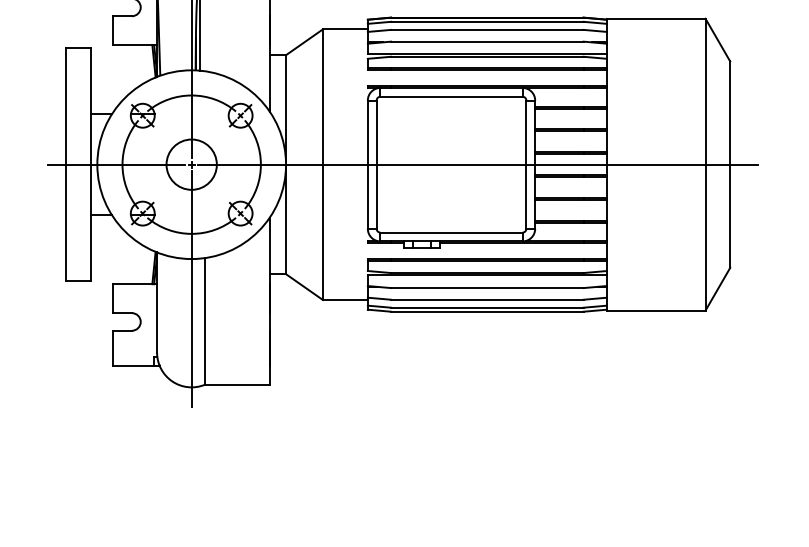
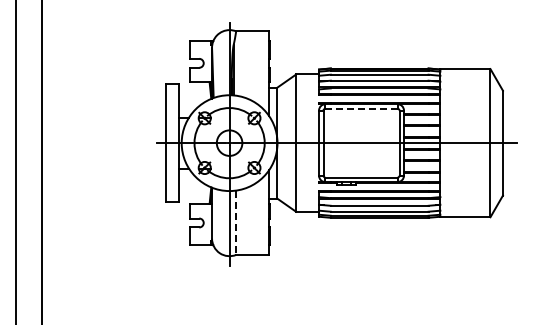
line: (451, 96) -> (361, 108), solid -> dashed
line: (205, 322) -> (236, 223), solid -> dashed

